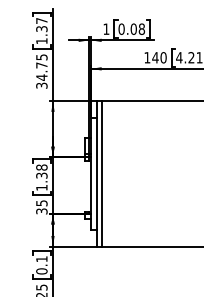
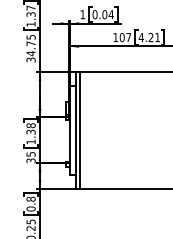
text: (140, 28) -> (110, 14), 0.08 -> 0.04
text: (159, 57) -> (125, 37), 140 -> 107
text: (41, 258) -> (30, 198), 0.1 -> 0.8

